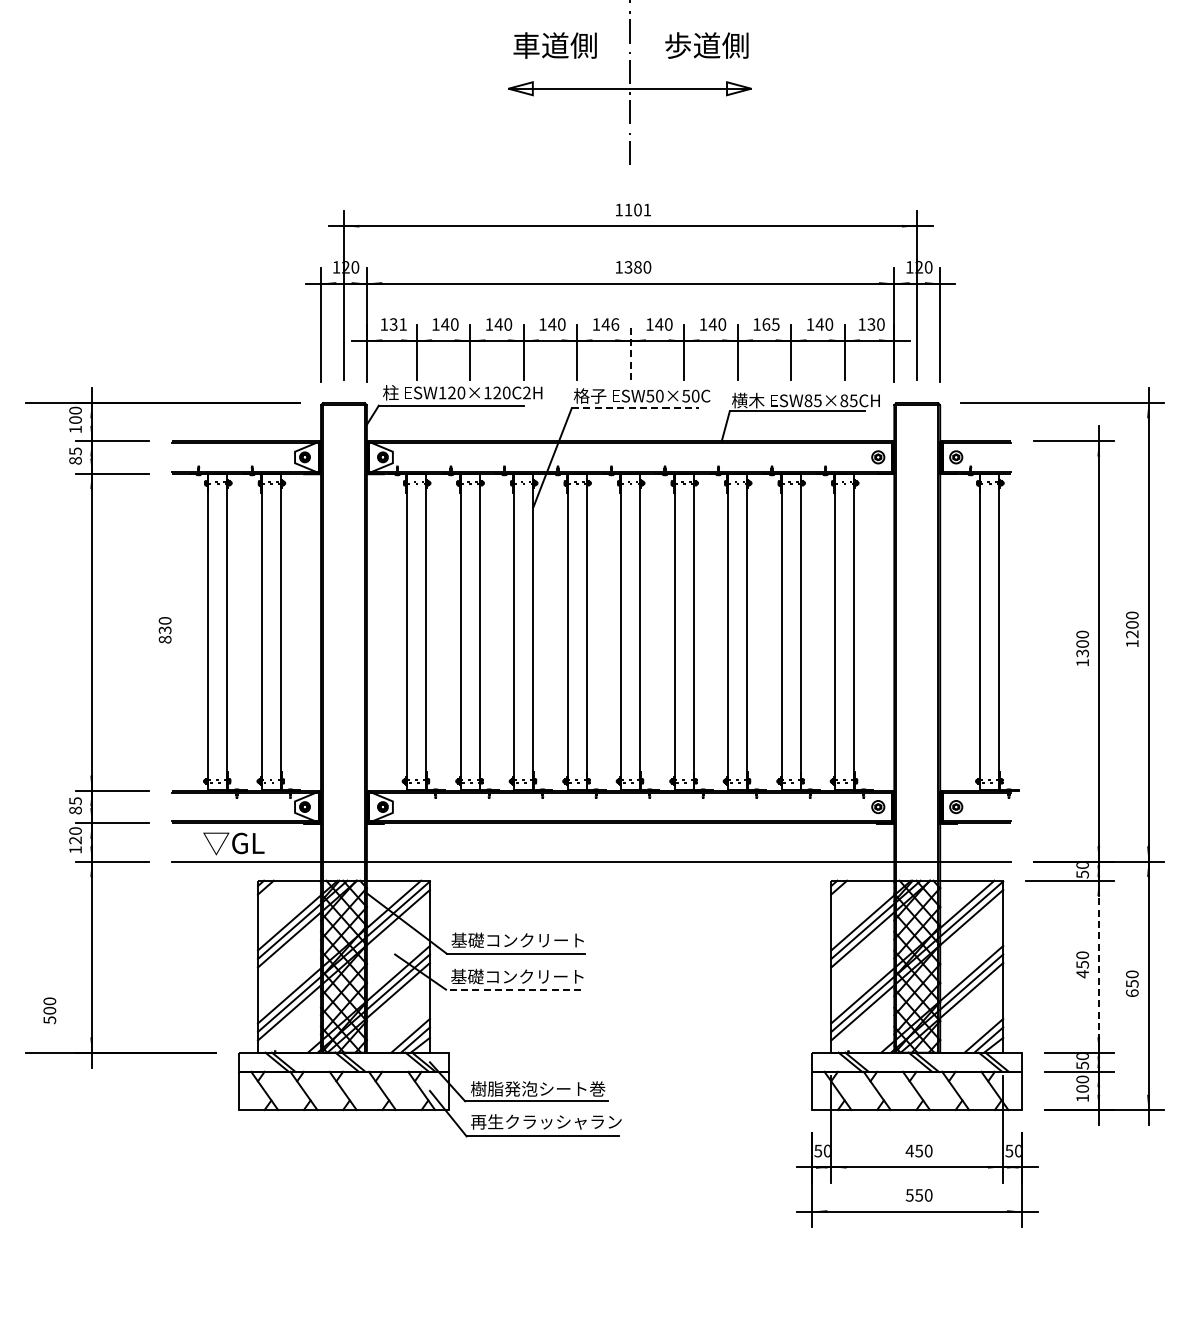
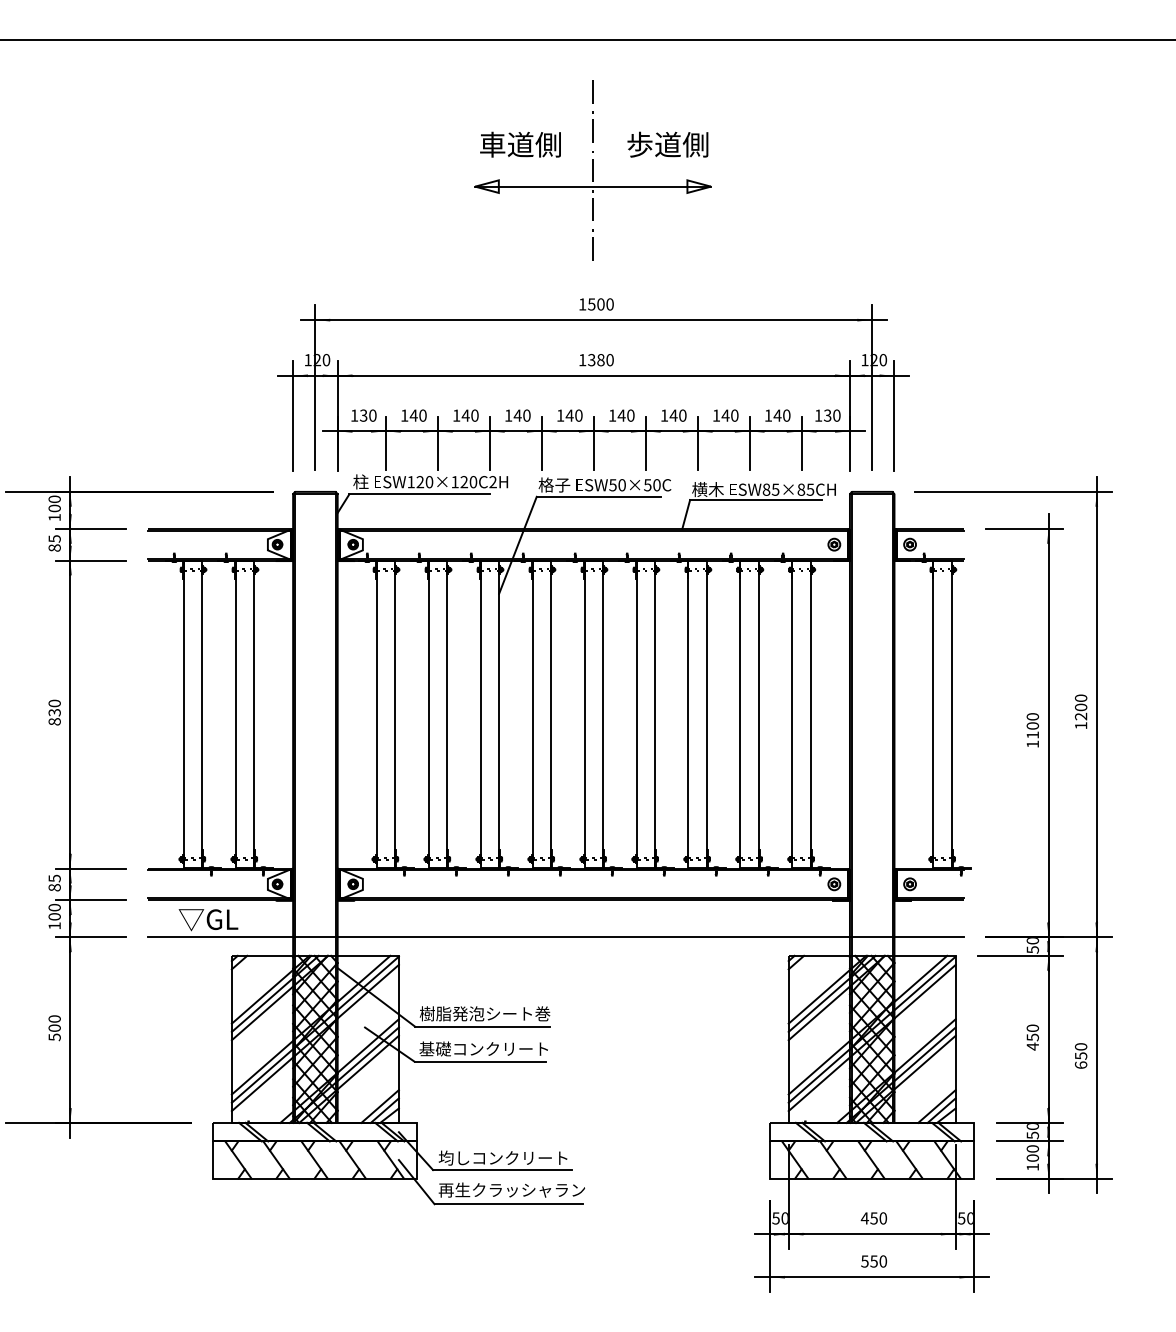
text: (637, 210) -> (600, 304), 1101 -> 1500
text: (402, 324) -> (372, 415), 131 -> 130
text: (614, 324) -> (578, 415), 146 -> 140
text: (770, 324) -> (729, 415), 165 -> 140
line: (630, 353) -> (593, 443), dashed -> solid
line: (635, 407) -> (598, 496), dashed -> solid
text: (164, 630) -> (54, 712), moved
text: (1082, 652) -> (1032, 734), 1300 -> 1100
text: (75, 840) -> (54, 916), 120 -> 100
text: (518, 940) -> (484, 1013), 基礎コンクリート -> 樹脂発泡シート巻
line: (1098, 966) -> (1048, 1039), dashed -> solid
line: (513, 989) -> (480, 1061), dashed -> solid
text: (49, 1011) -> (54, 1028), moved
text: (537, 1088) -> (503, 1157), 樹脂発泡シート巻 -> 均しコンクリート

